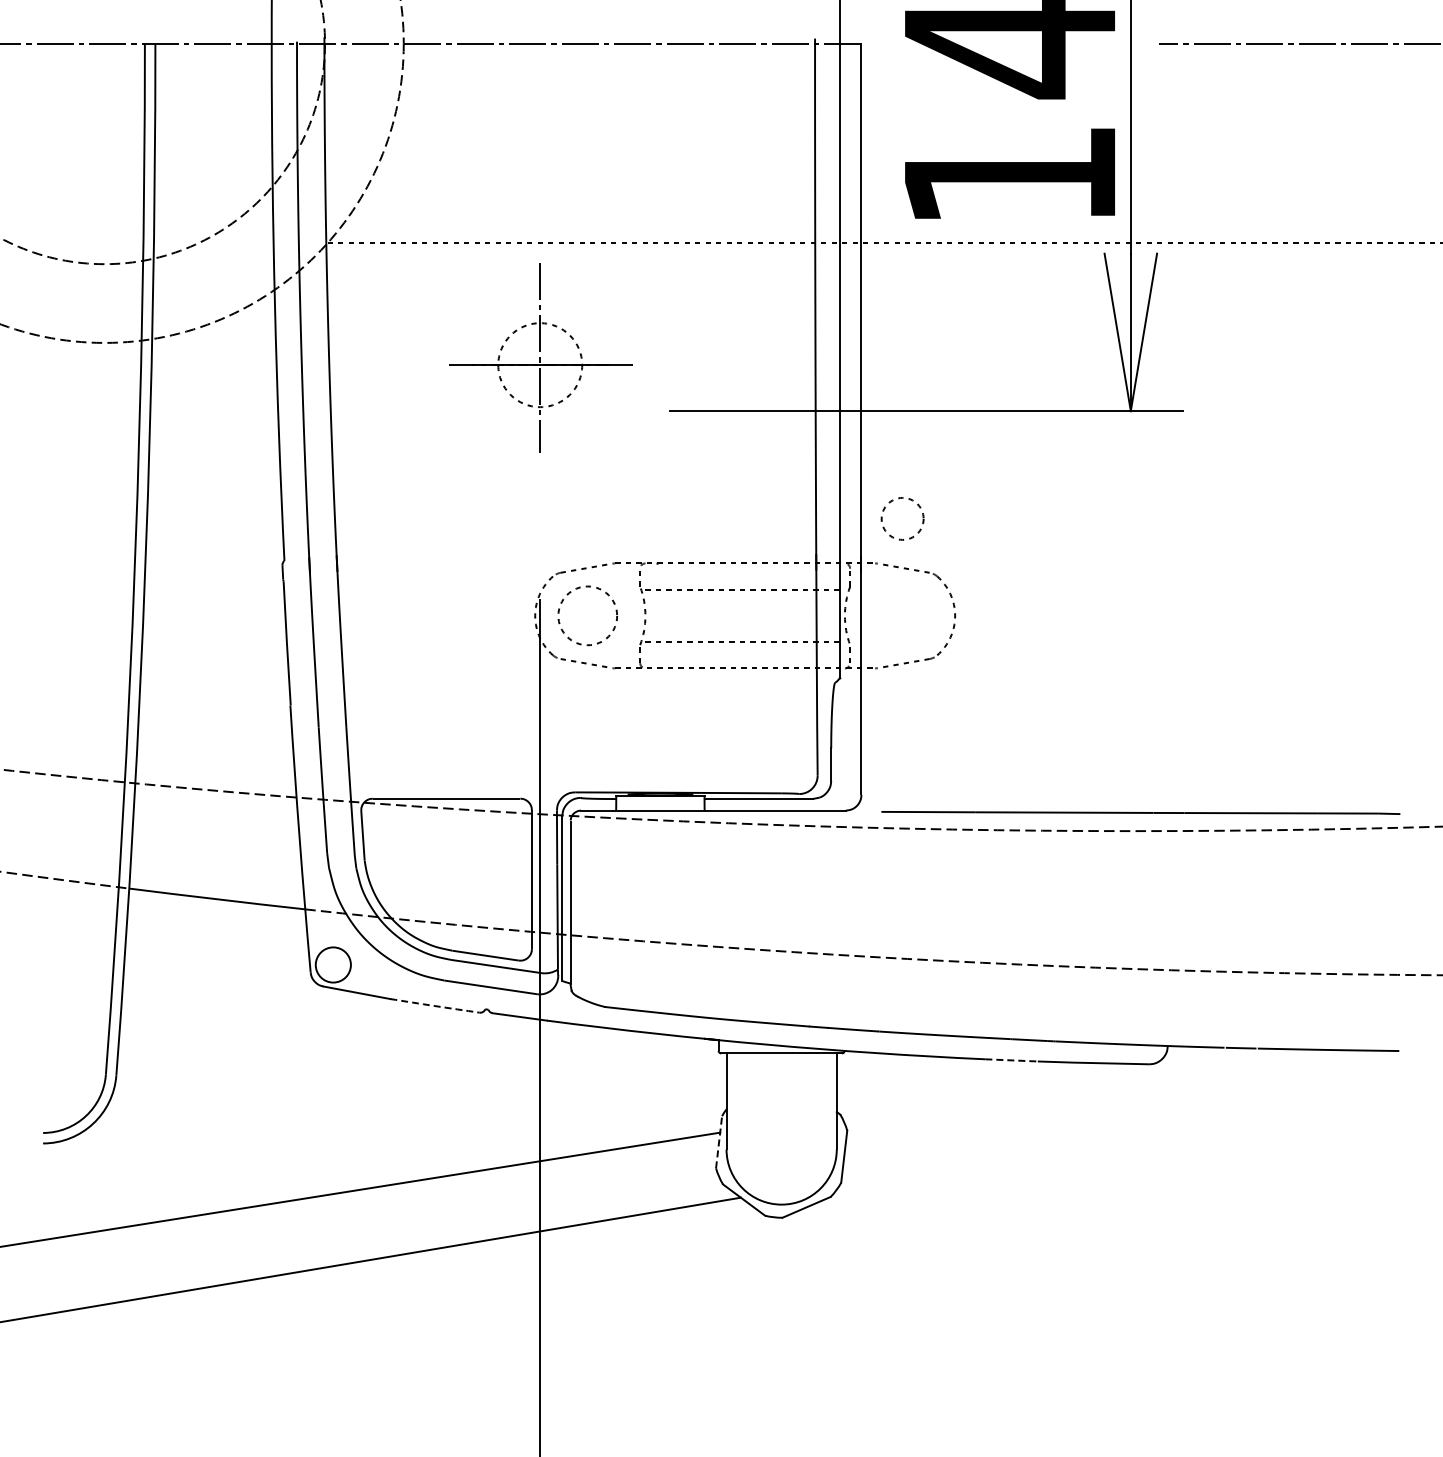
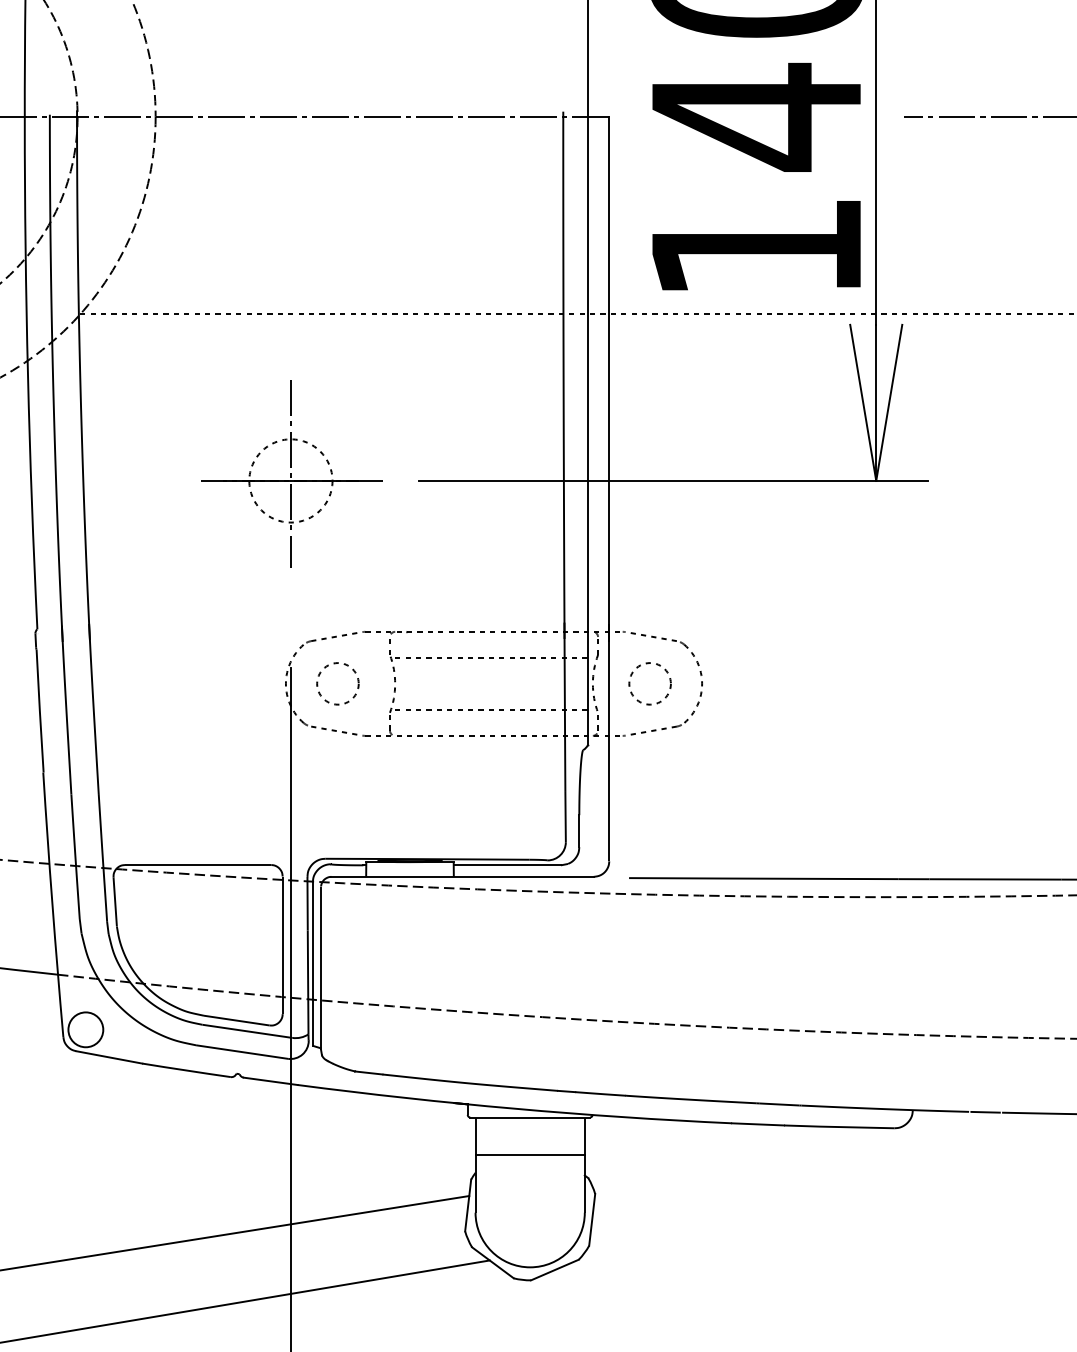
part: (540, 357) -> (291, 473), moved
circle: (902, 518) -> (649, 683), moved
circle: (587, 615) -> (337, 683), size x0.71
arc: (434, 1006) -> (186, 1070), dashed -> solid
line: (1012, 1060) -> (758, 1124), dashed -> solid
line: (781, 1091) -> (530, 1155), added
line: (719, 1141) -> (468, 1204), dashed -> solid

